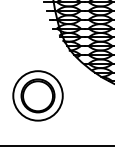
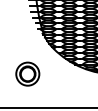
part: (37, 94) -> (27, 73), size x0.7

